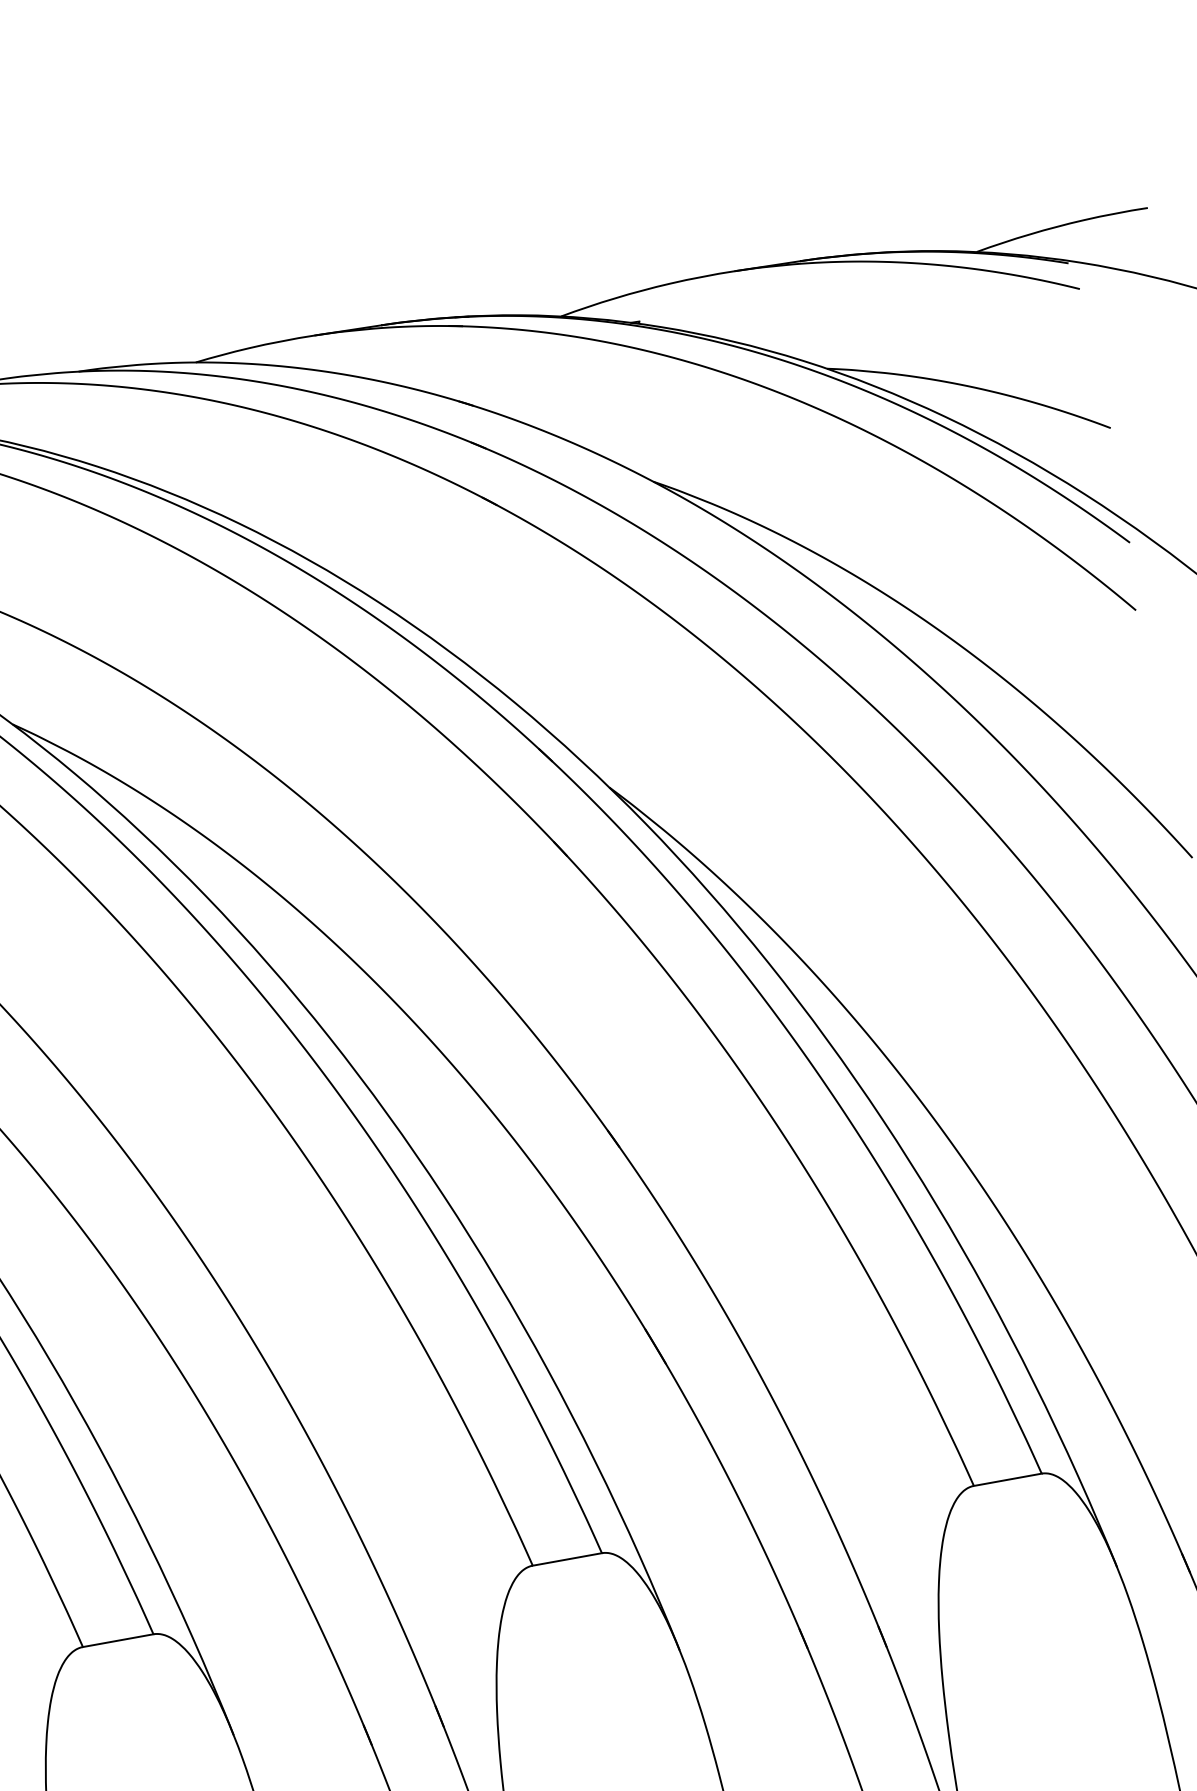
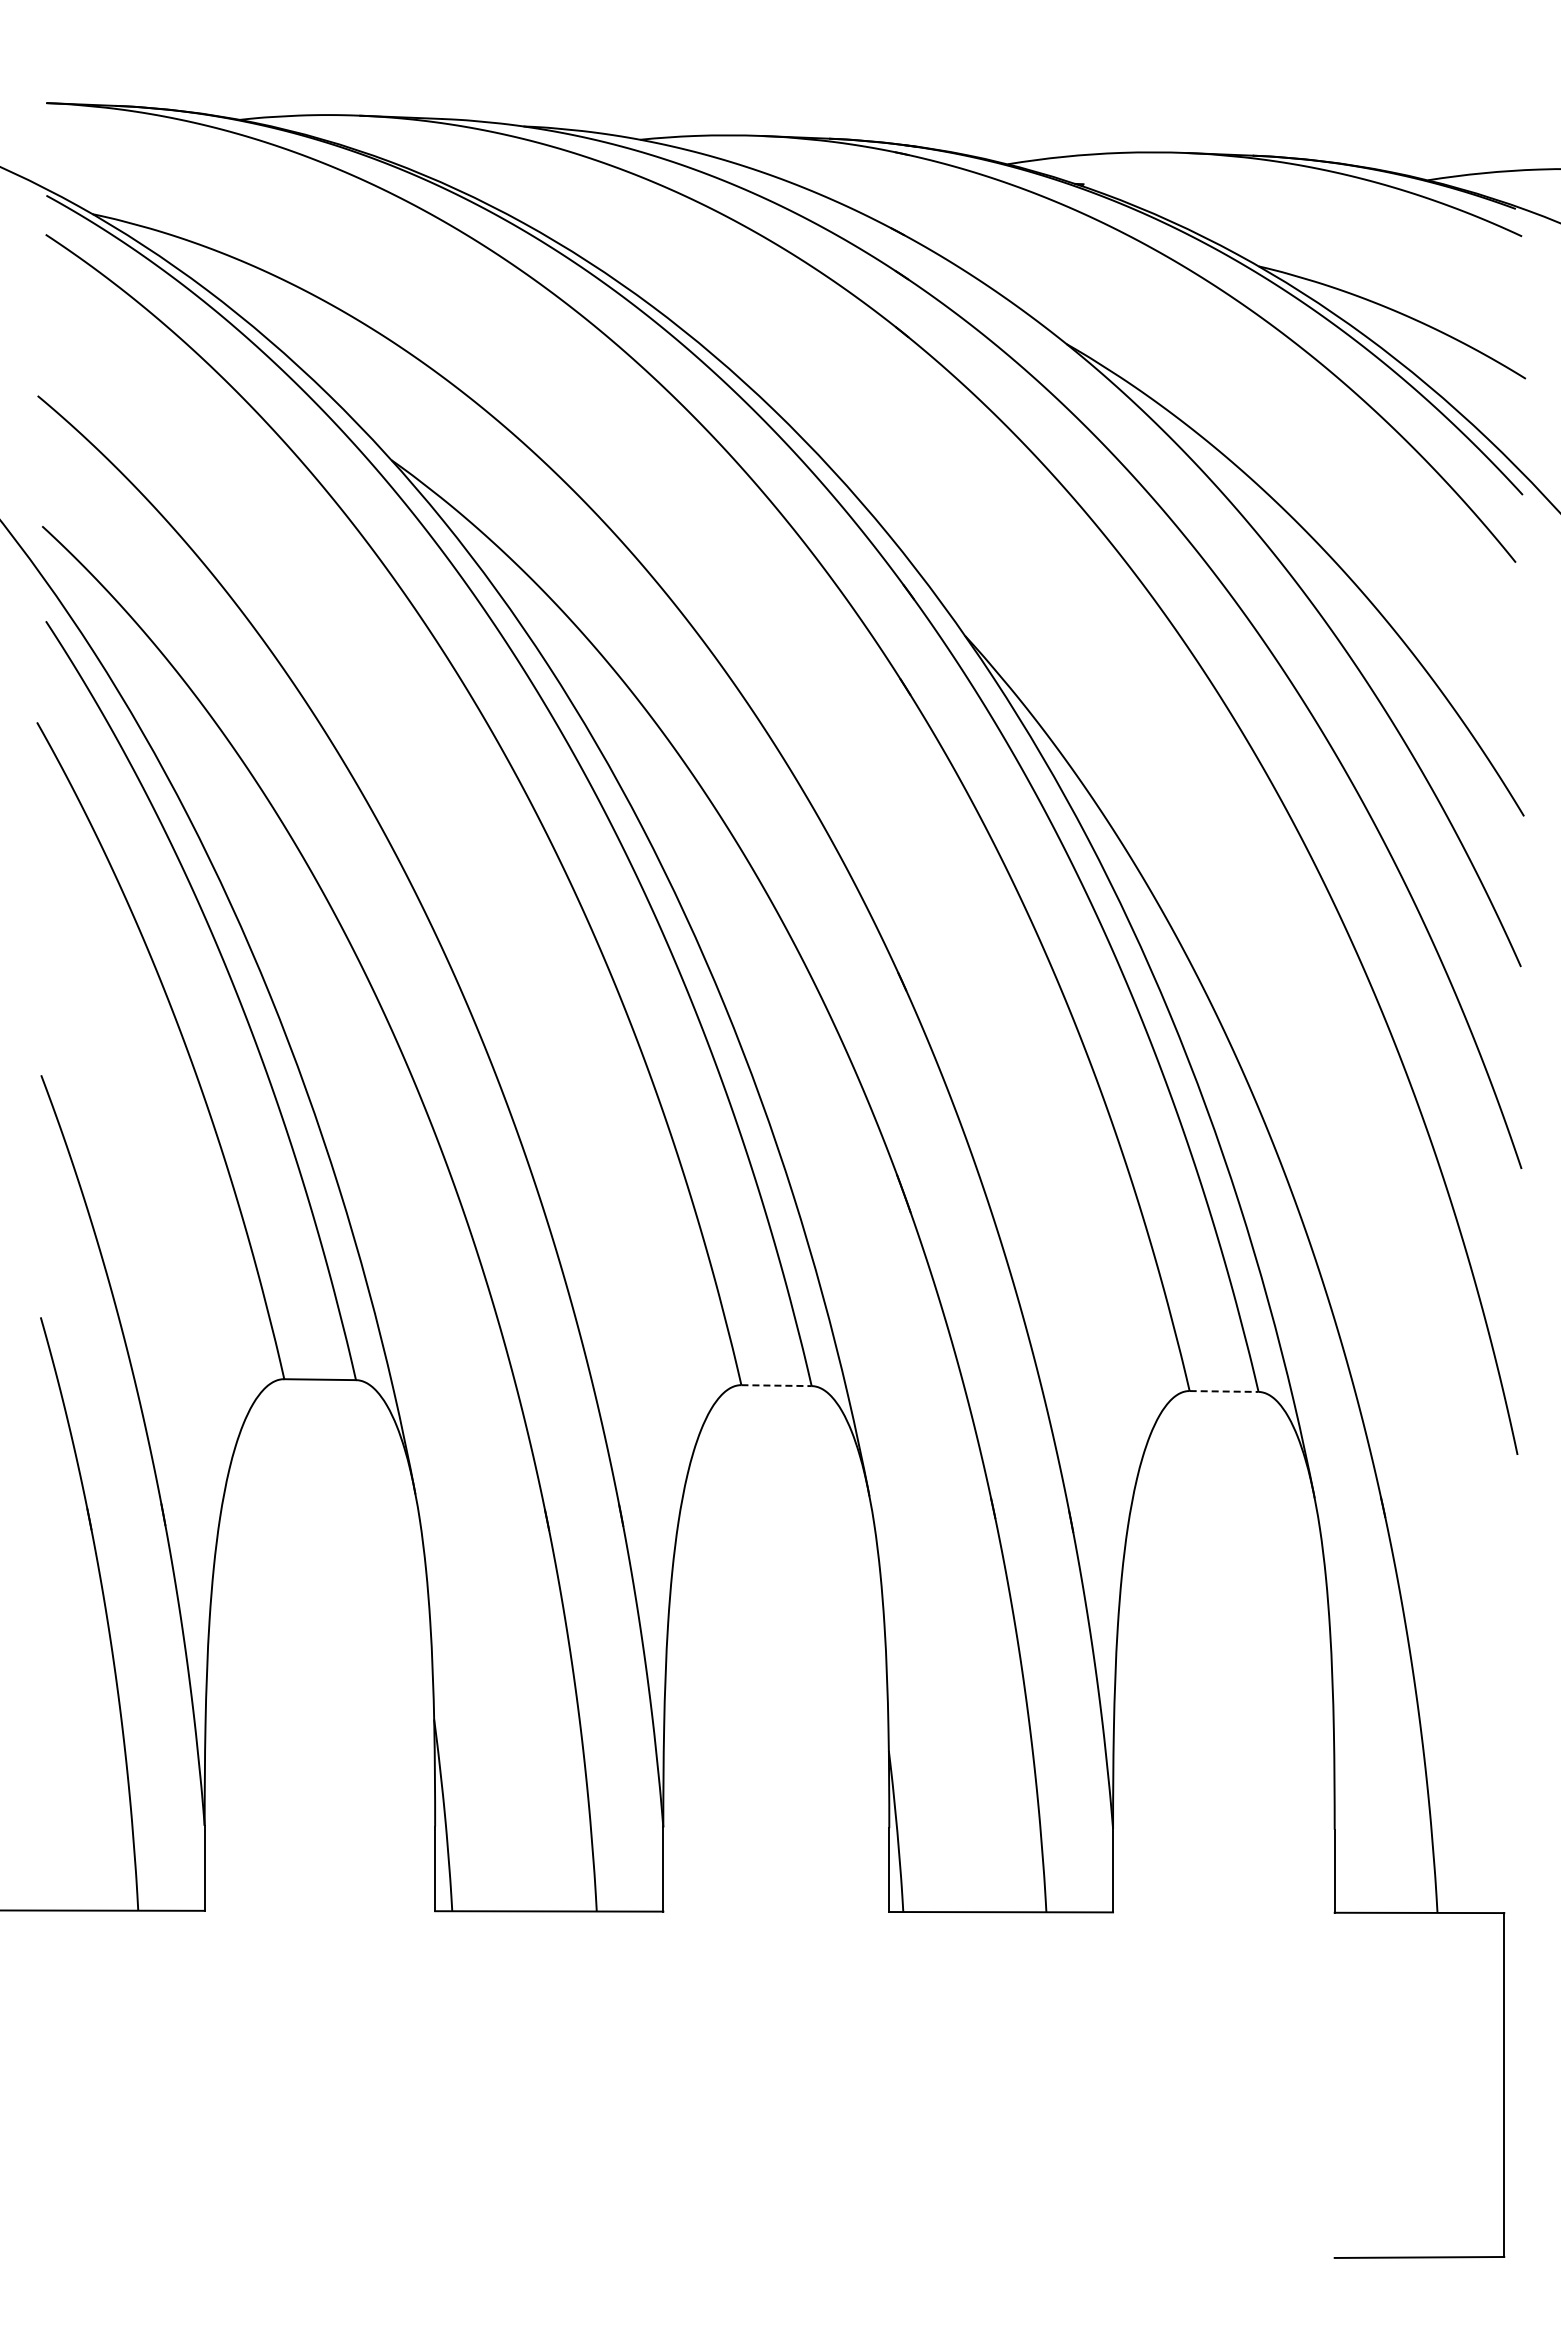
line: (1008, 1479) -> (1224, 1391), solid -> dashed
line: (568, 1559) -> (777, 1385), solid -> dashed

